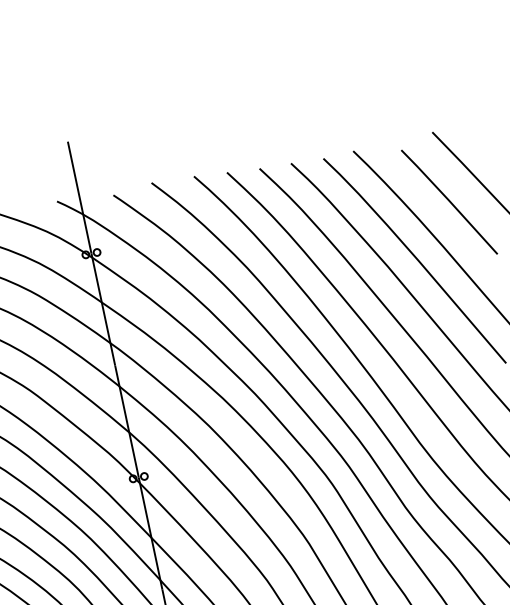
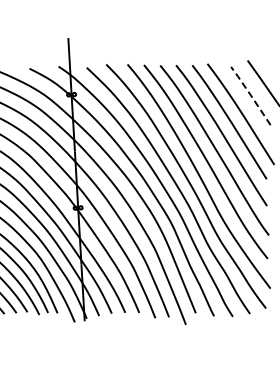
line: (448, 201) -> (250, 95), solid -> dashed

